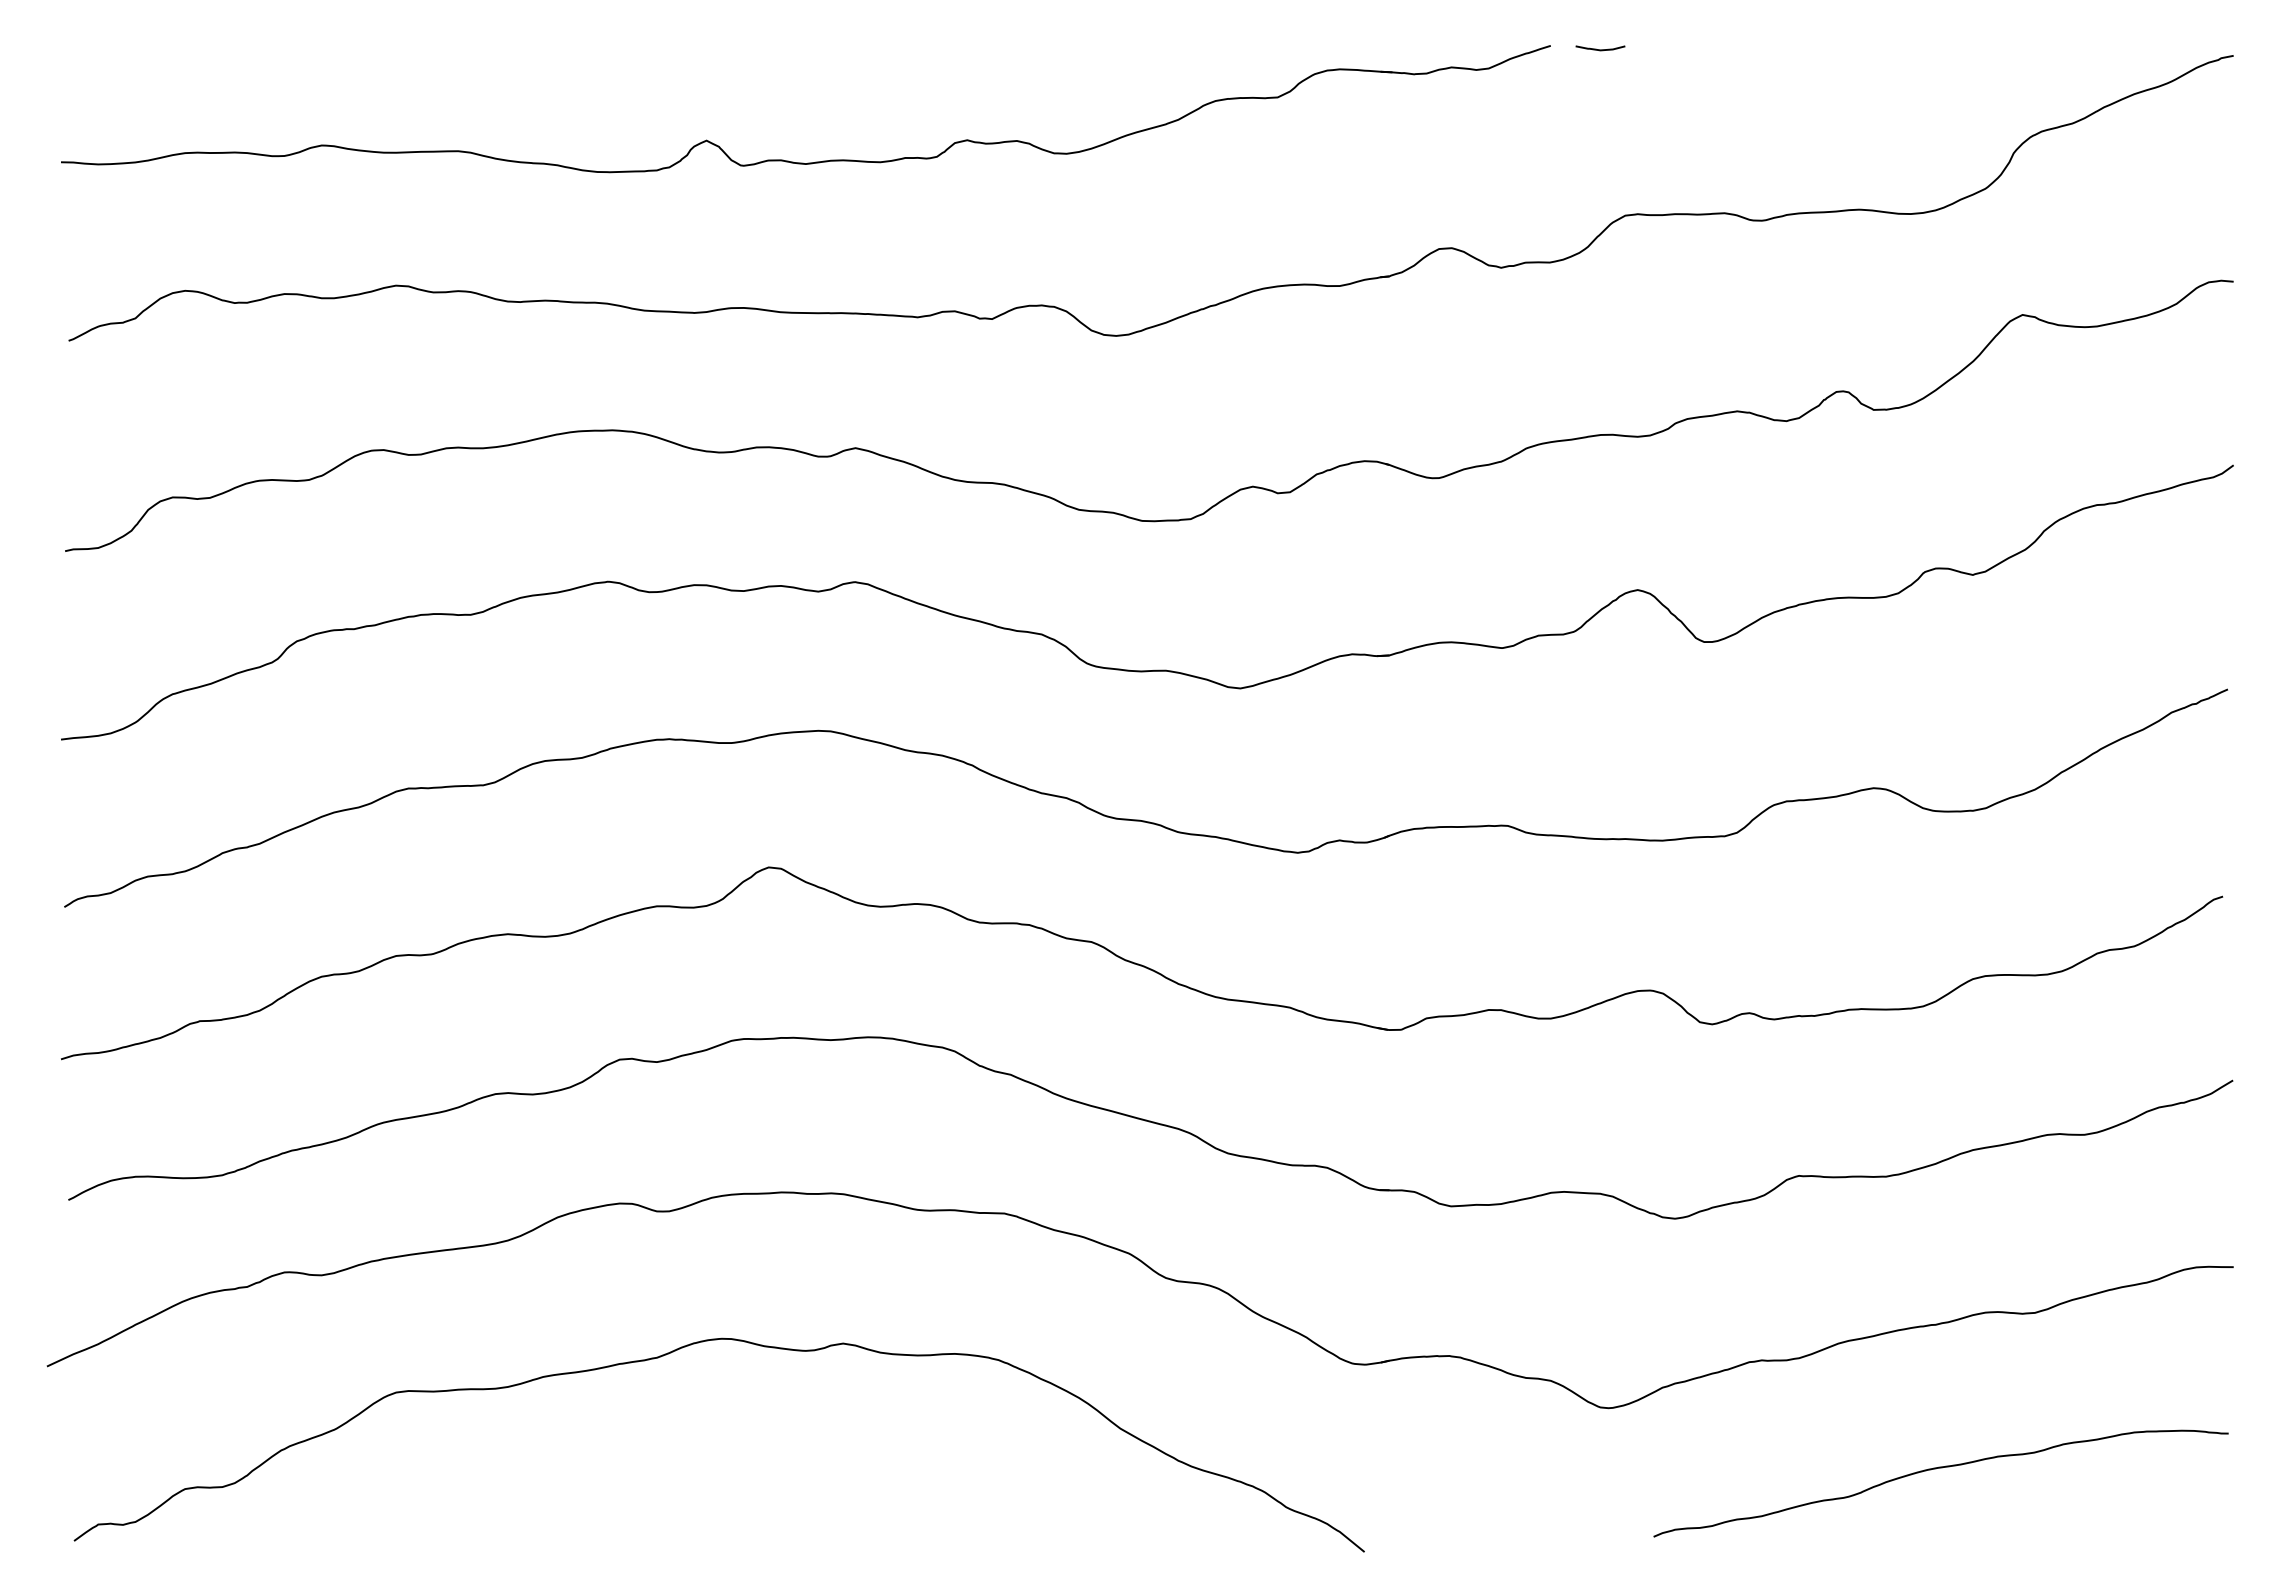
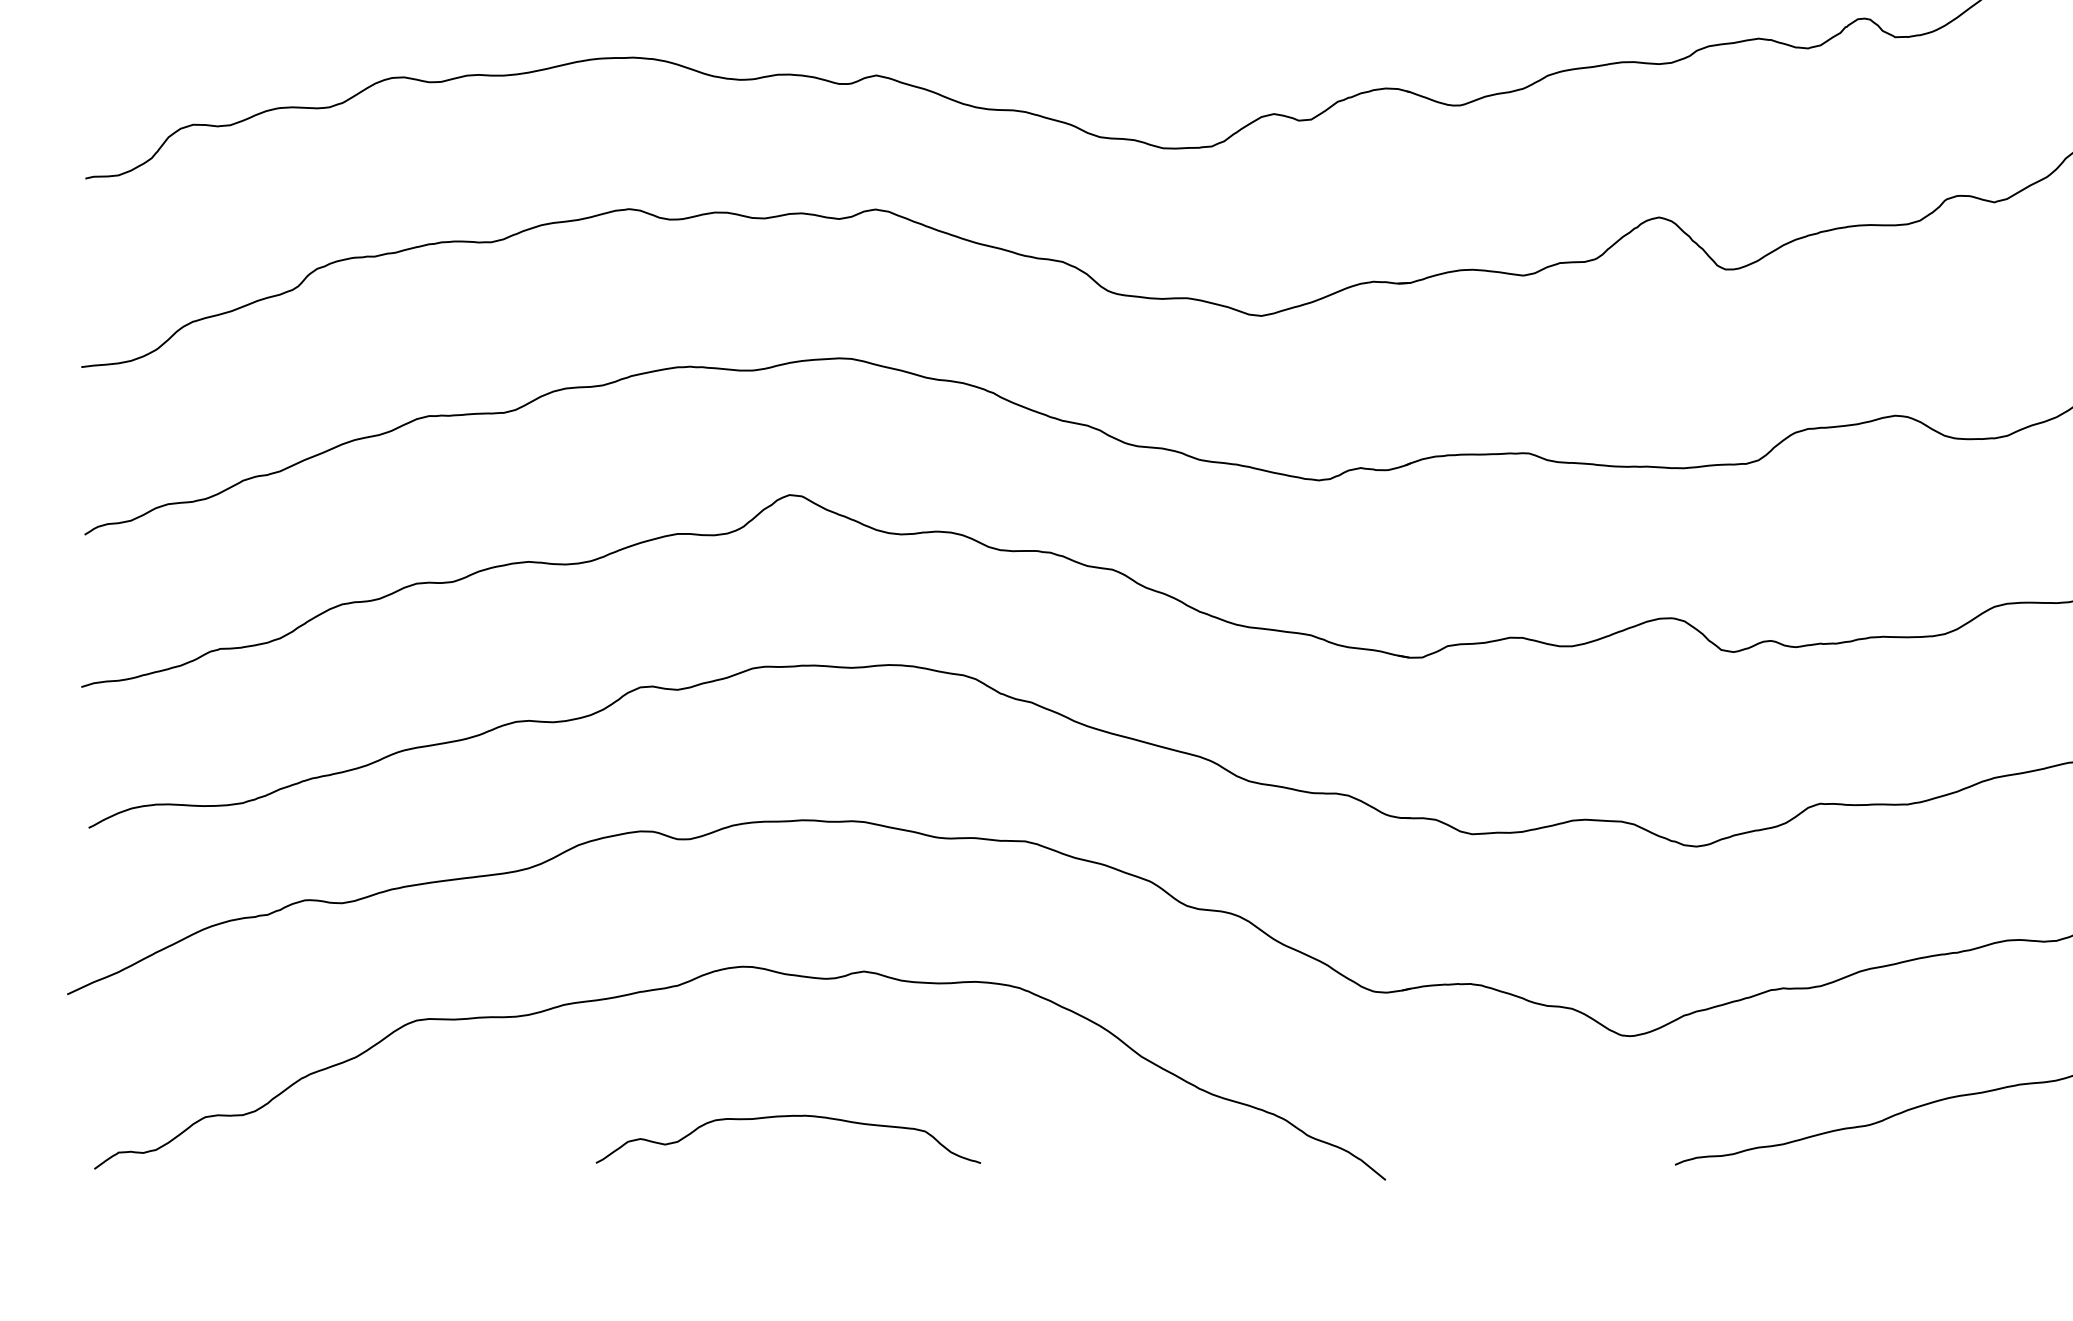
curve: (763, 1489) -> (784, 1117), added

